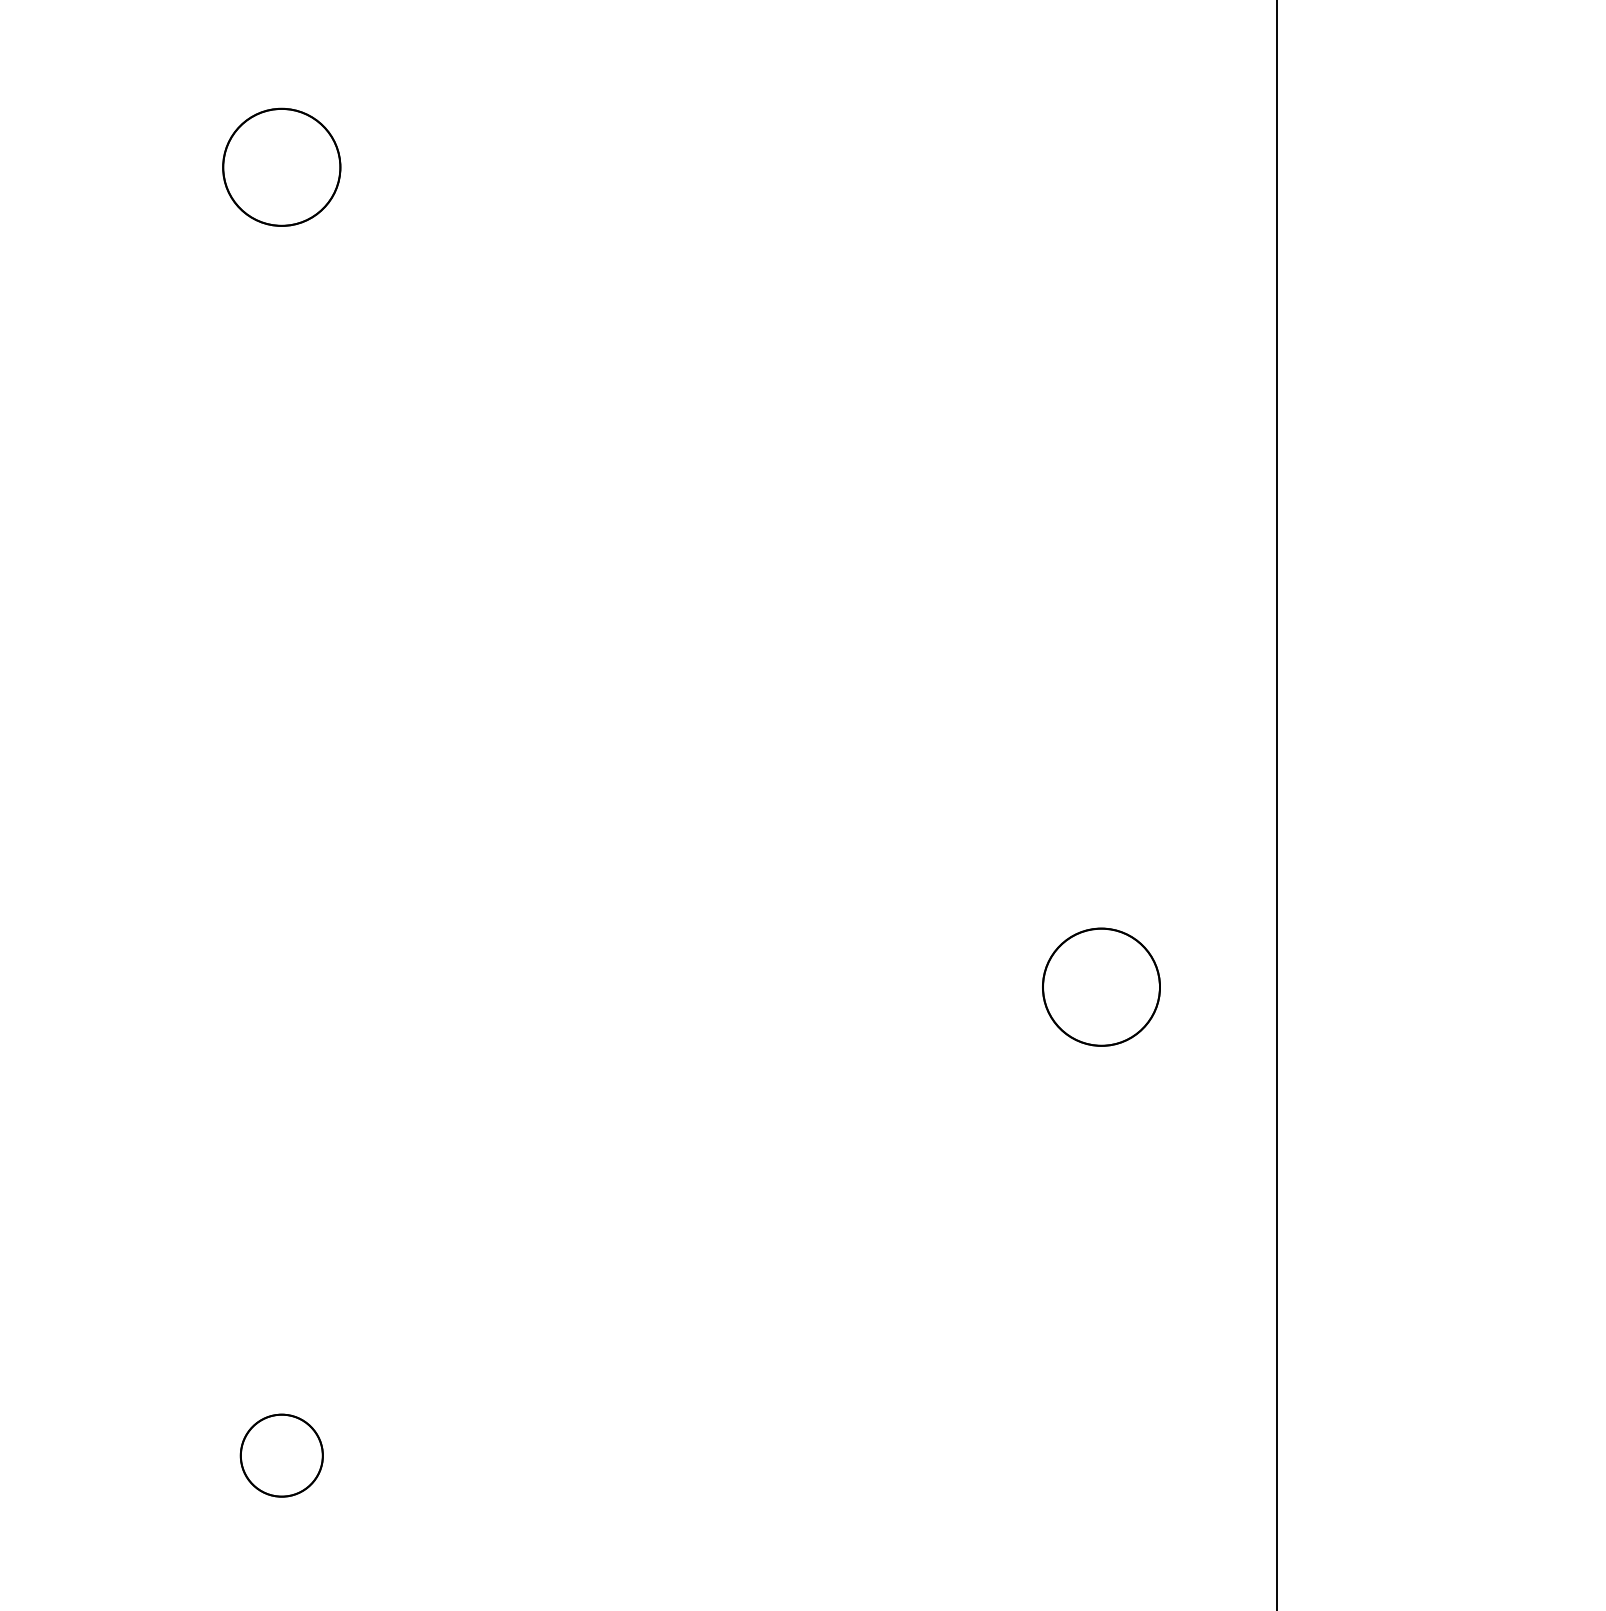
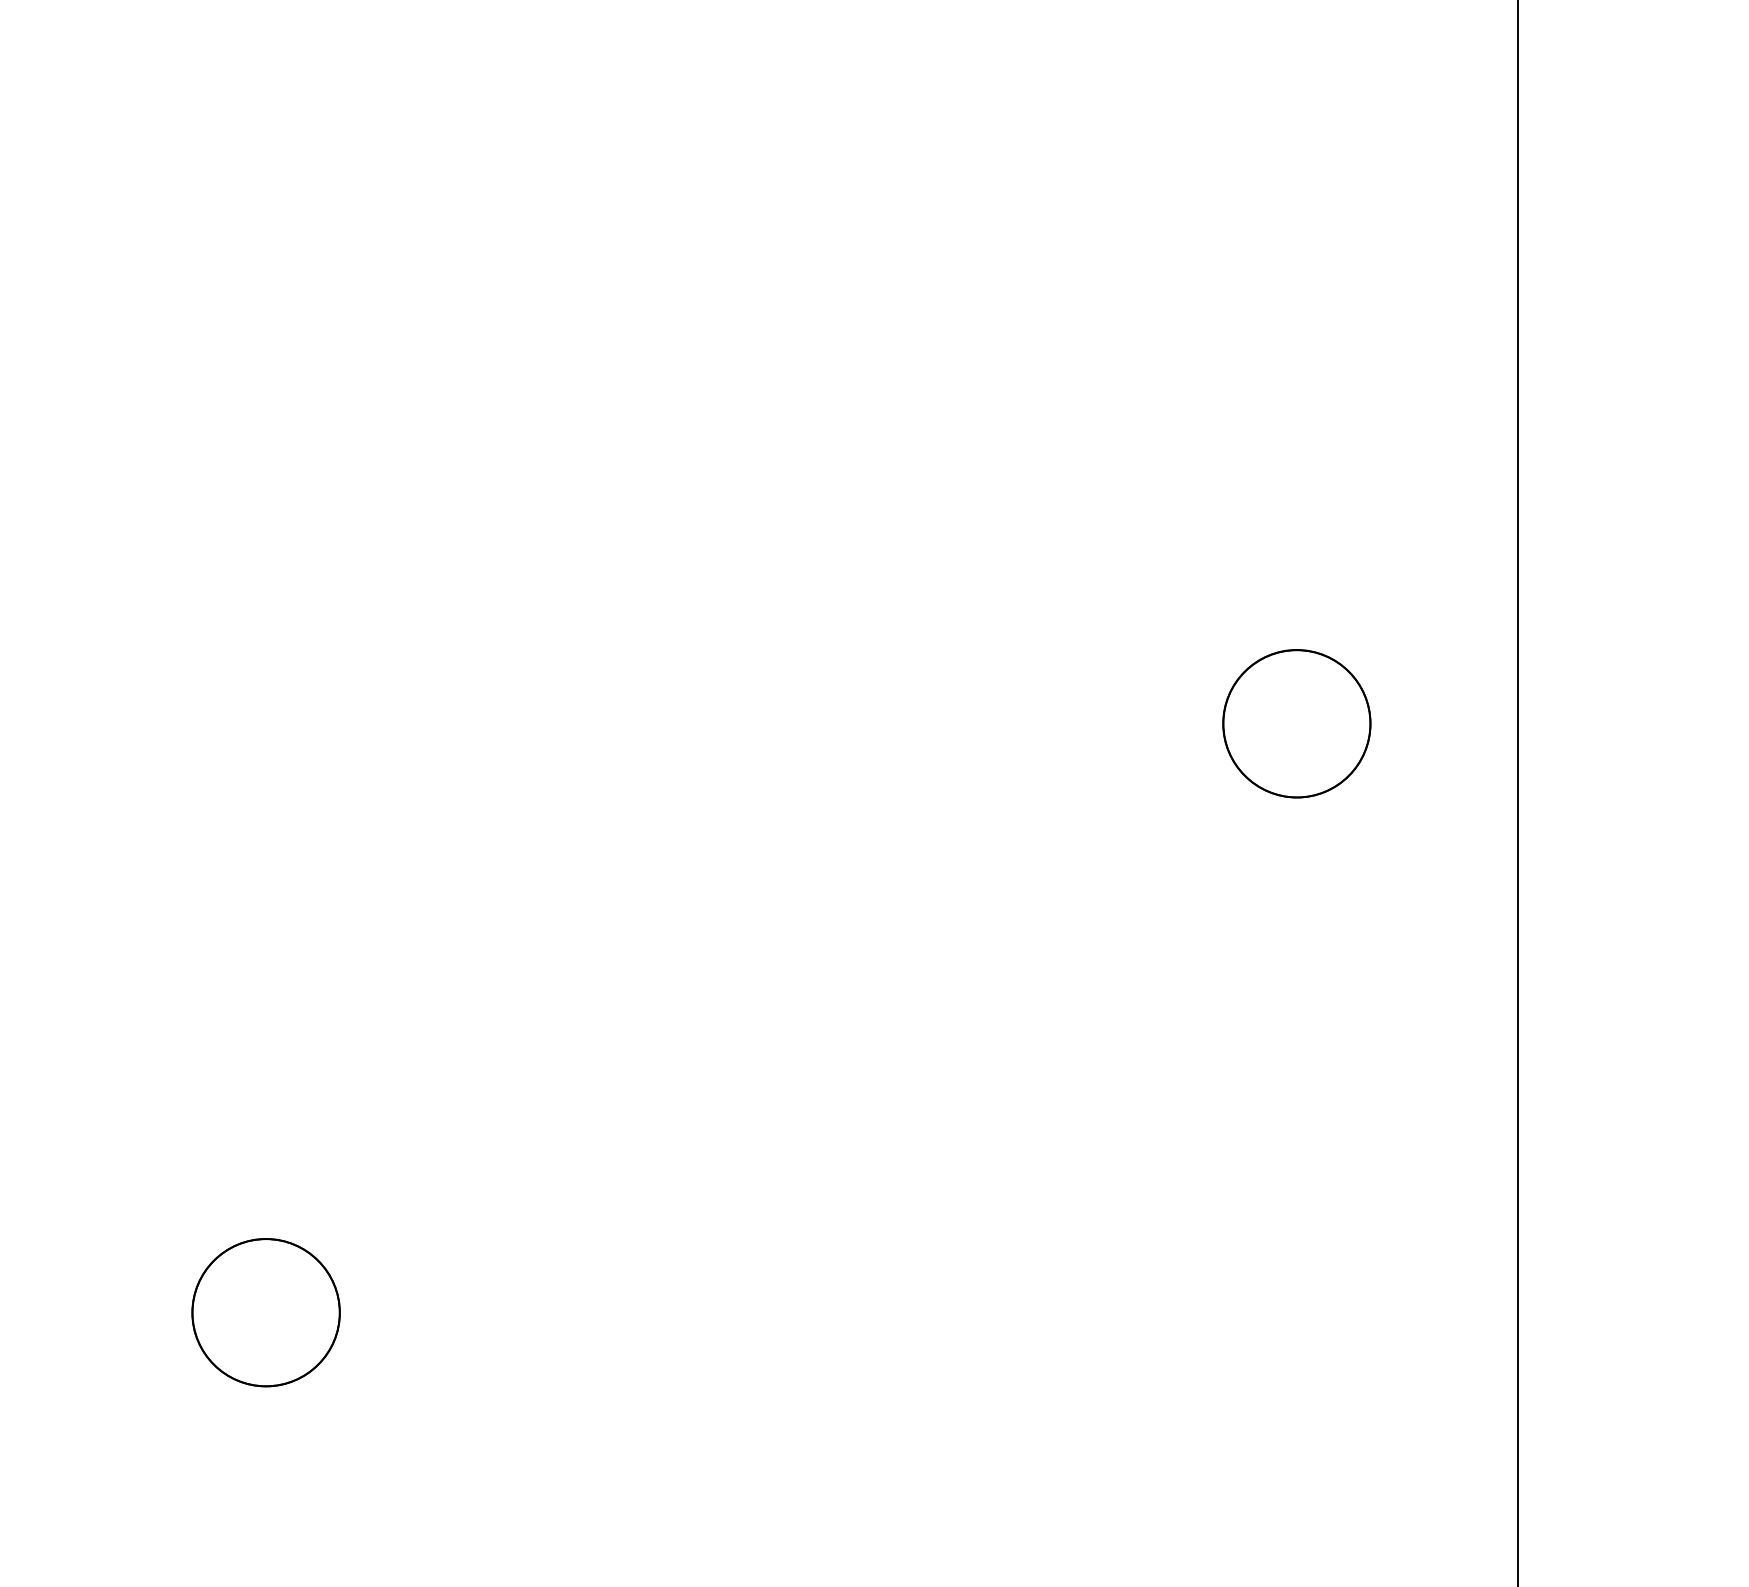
part: (281, 1455) -> (265, 1312), size x1.43

